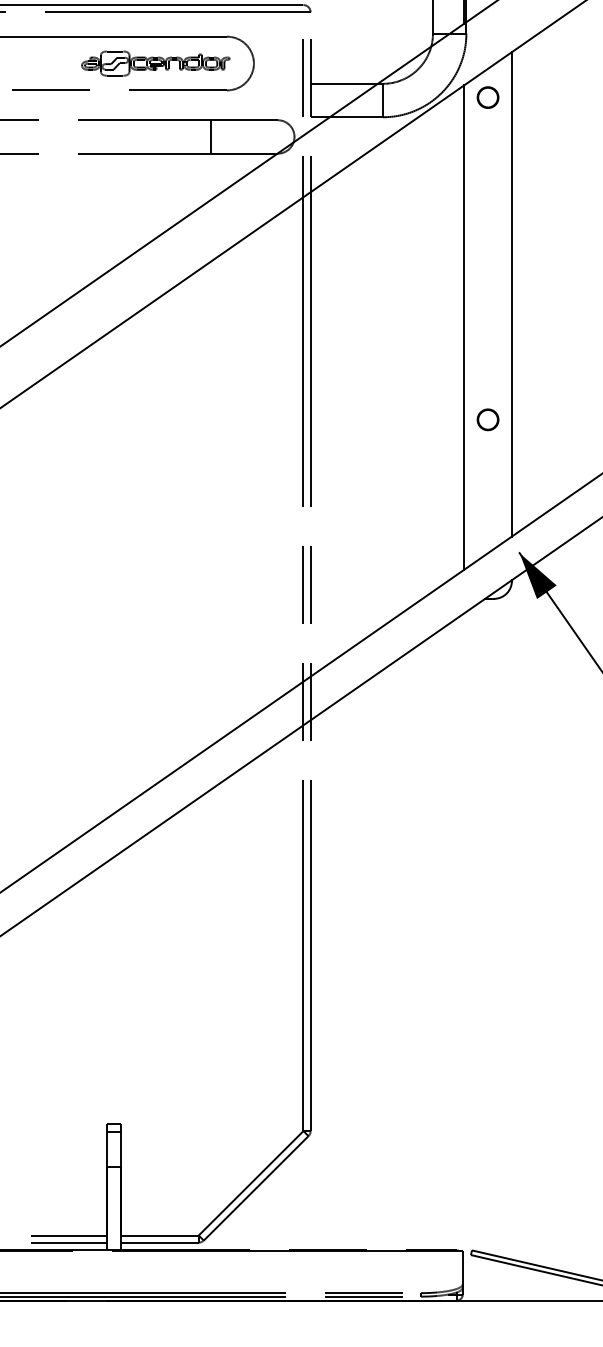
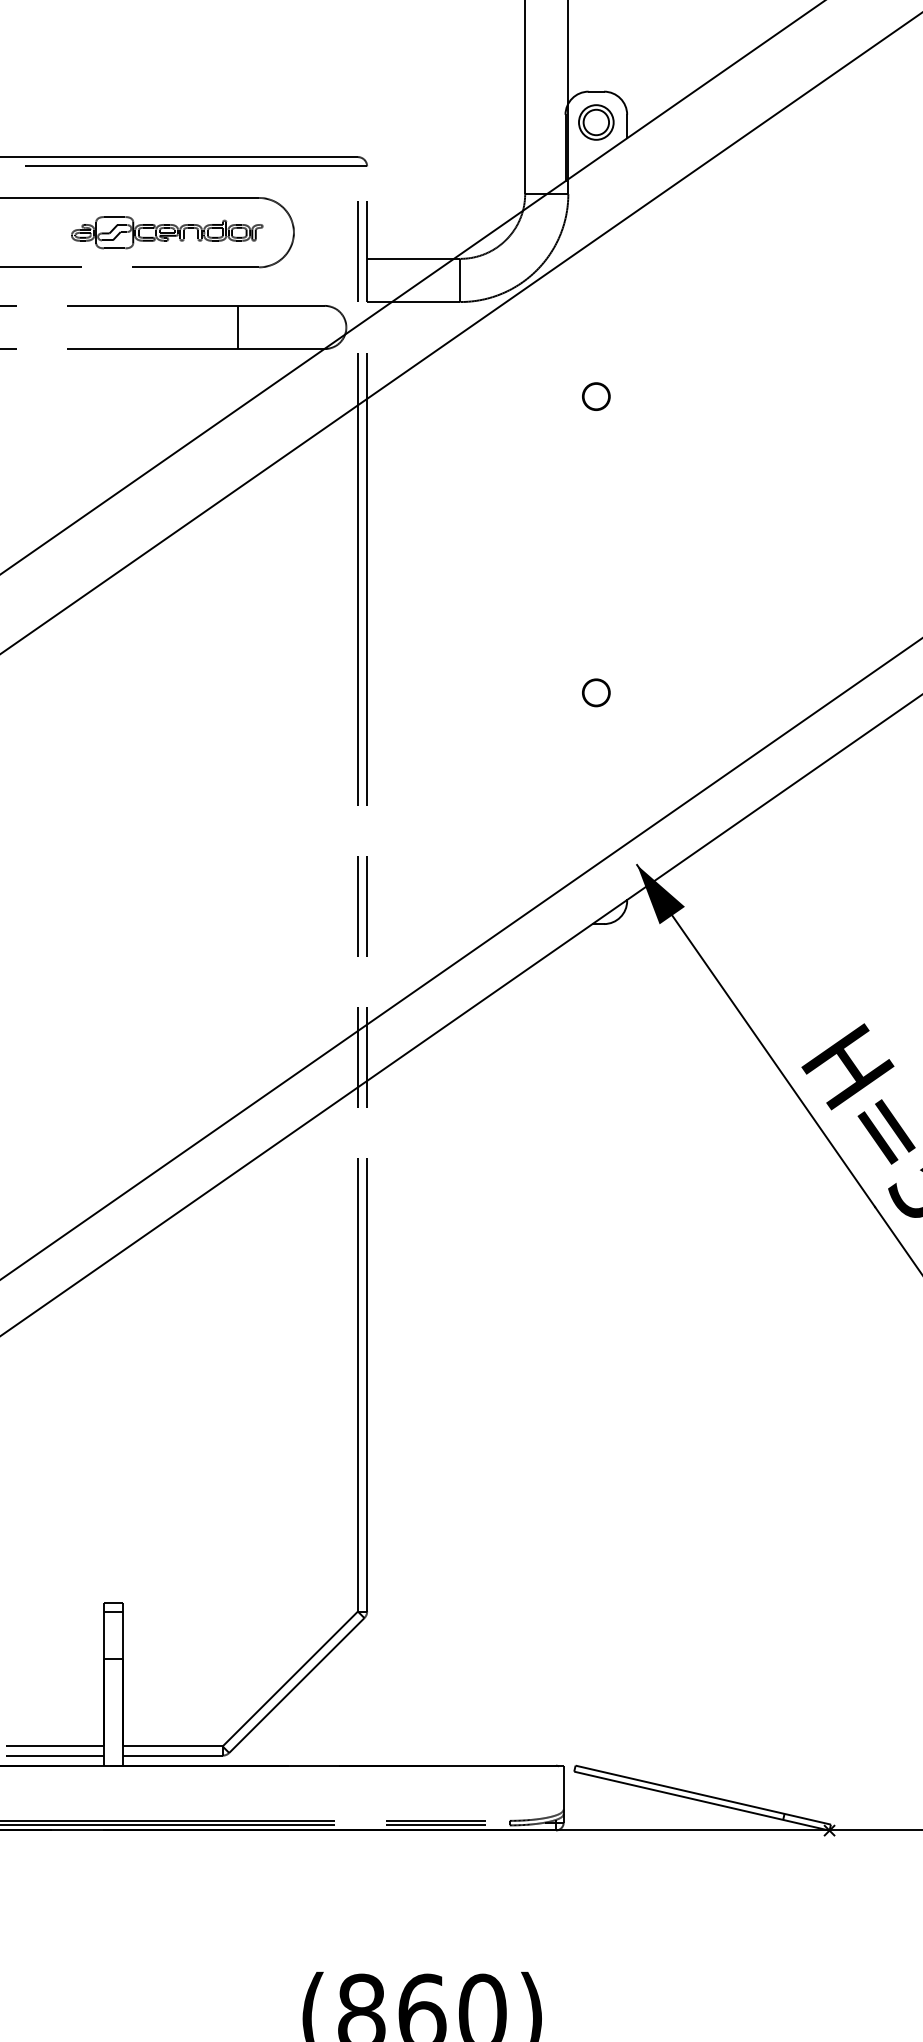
circle: (488, 97) -> (596, 396), moved
line: (512, 294) -> (627, 530), removed
line: (464, 327) -> (565, 573), removed

